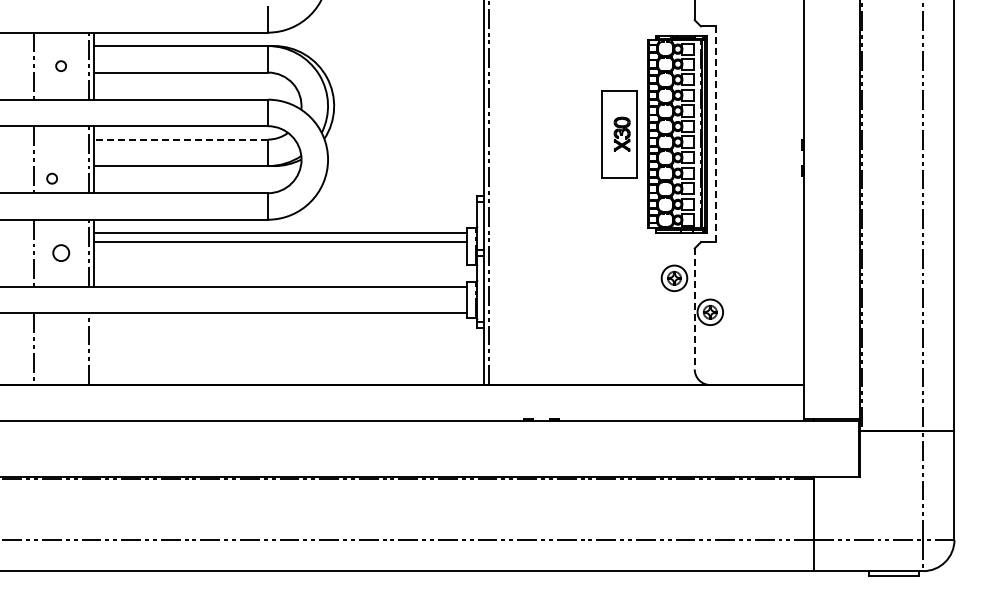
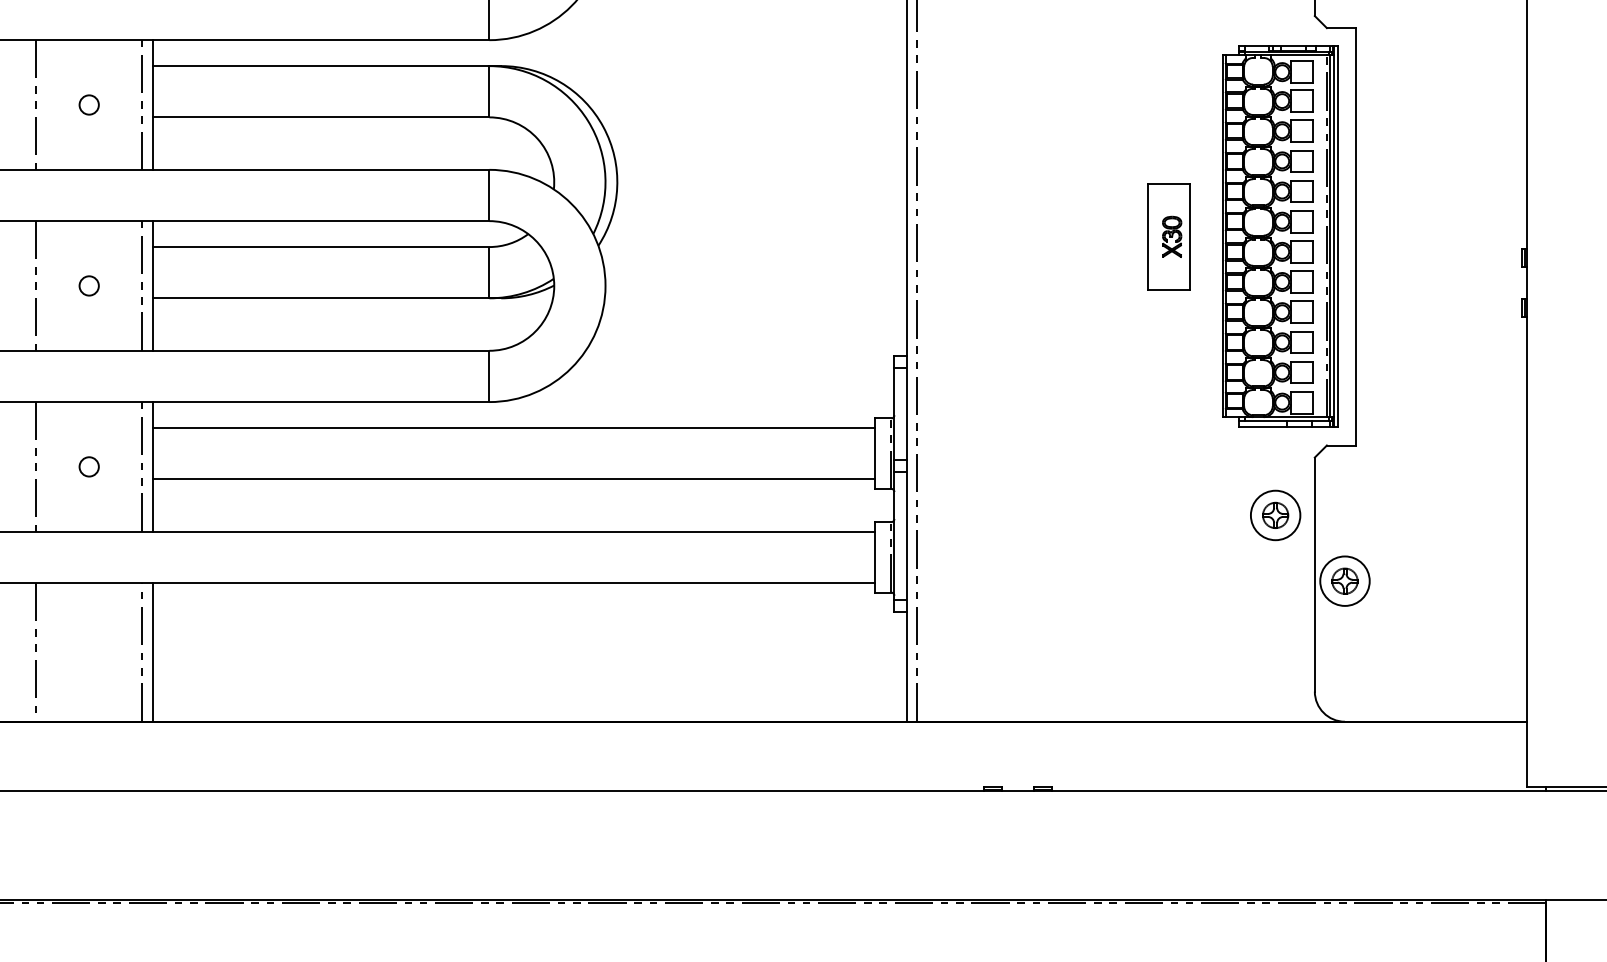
part: (618, 134) -> (1167, 237), size x0.62
line: (716, 134) -> (1356, 237), dashed -> solid
line: (180, 139) -> (320, 246), dashed -> solid
circle: (51, 178) -> (87, 285), moved
line: (280, 241) -> (513, 478), moved
circle: (60, 253) -> (87, 467), size x0.62
line: (694, 309) -> (1314, 575), dashed -> solid
line: (93, 349) -> (151, 653), added

